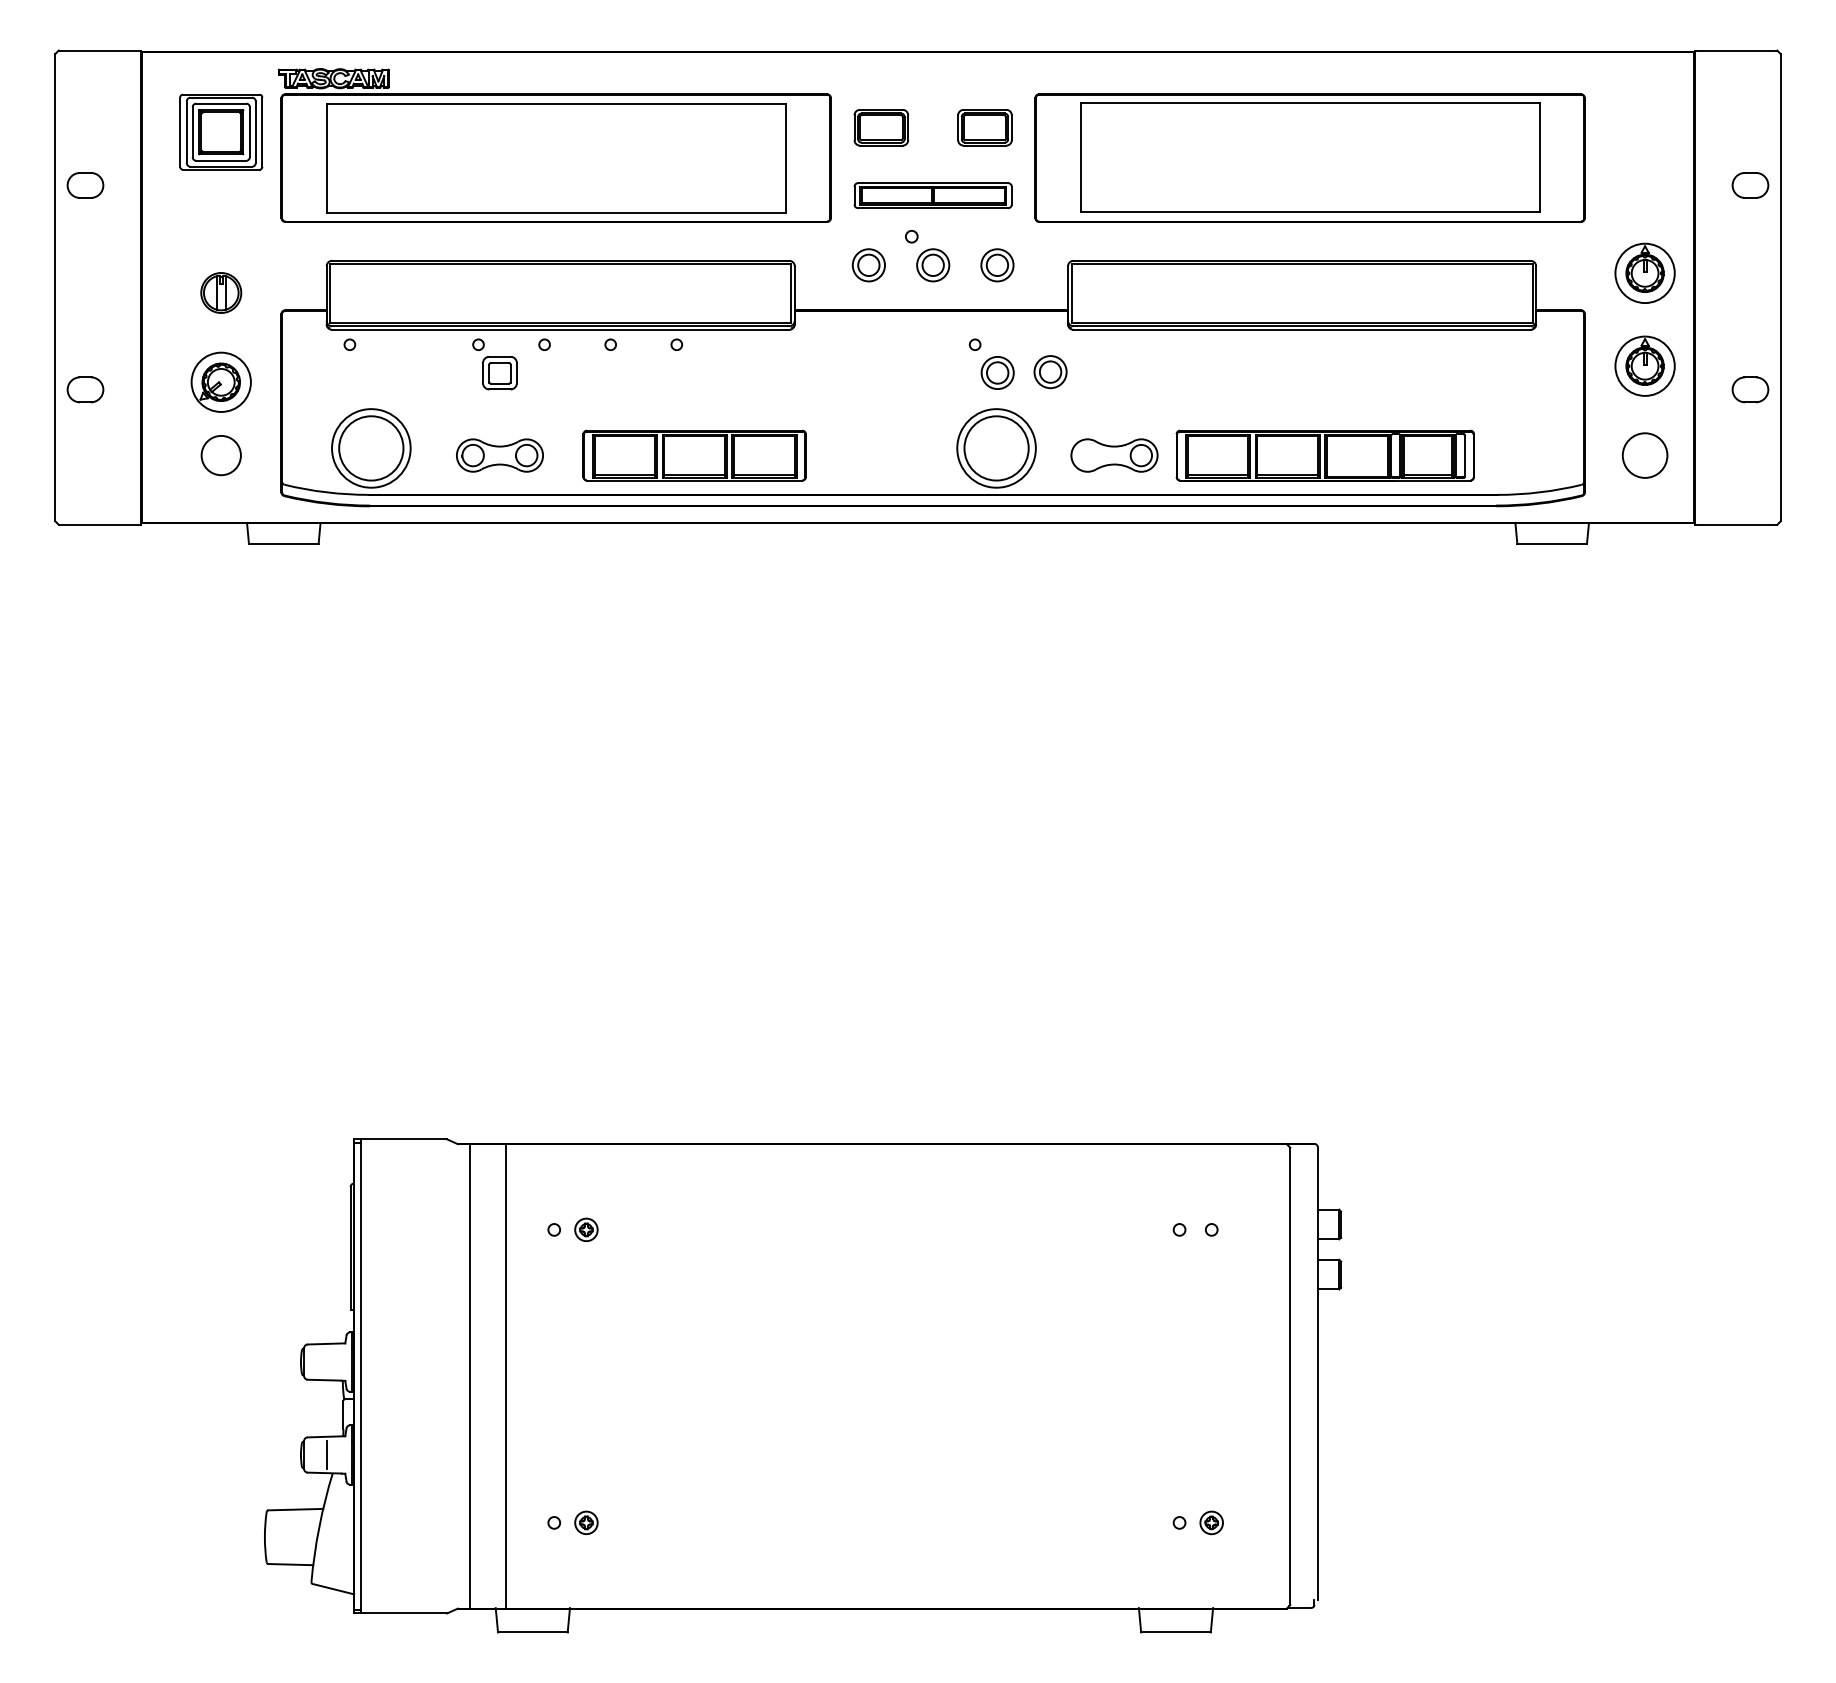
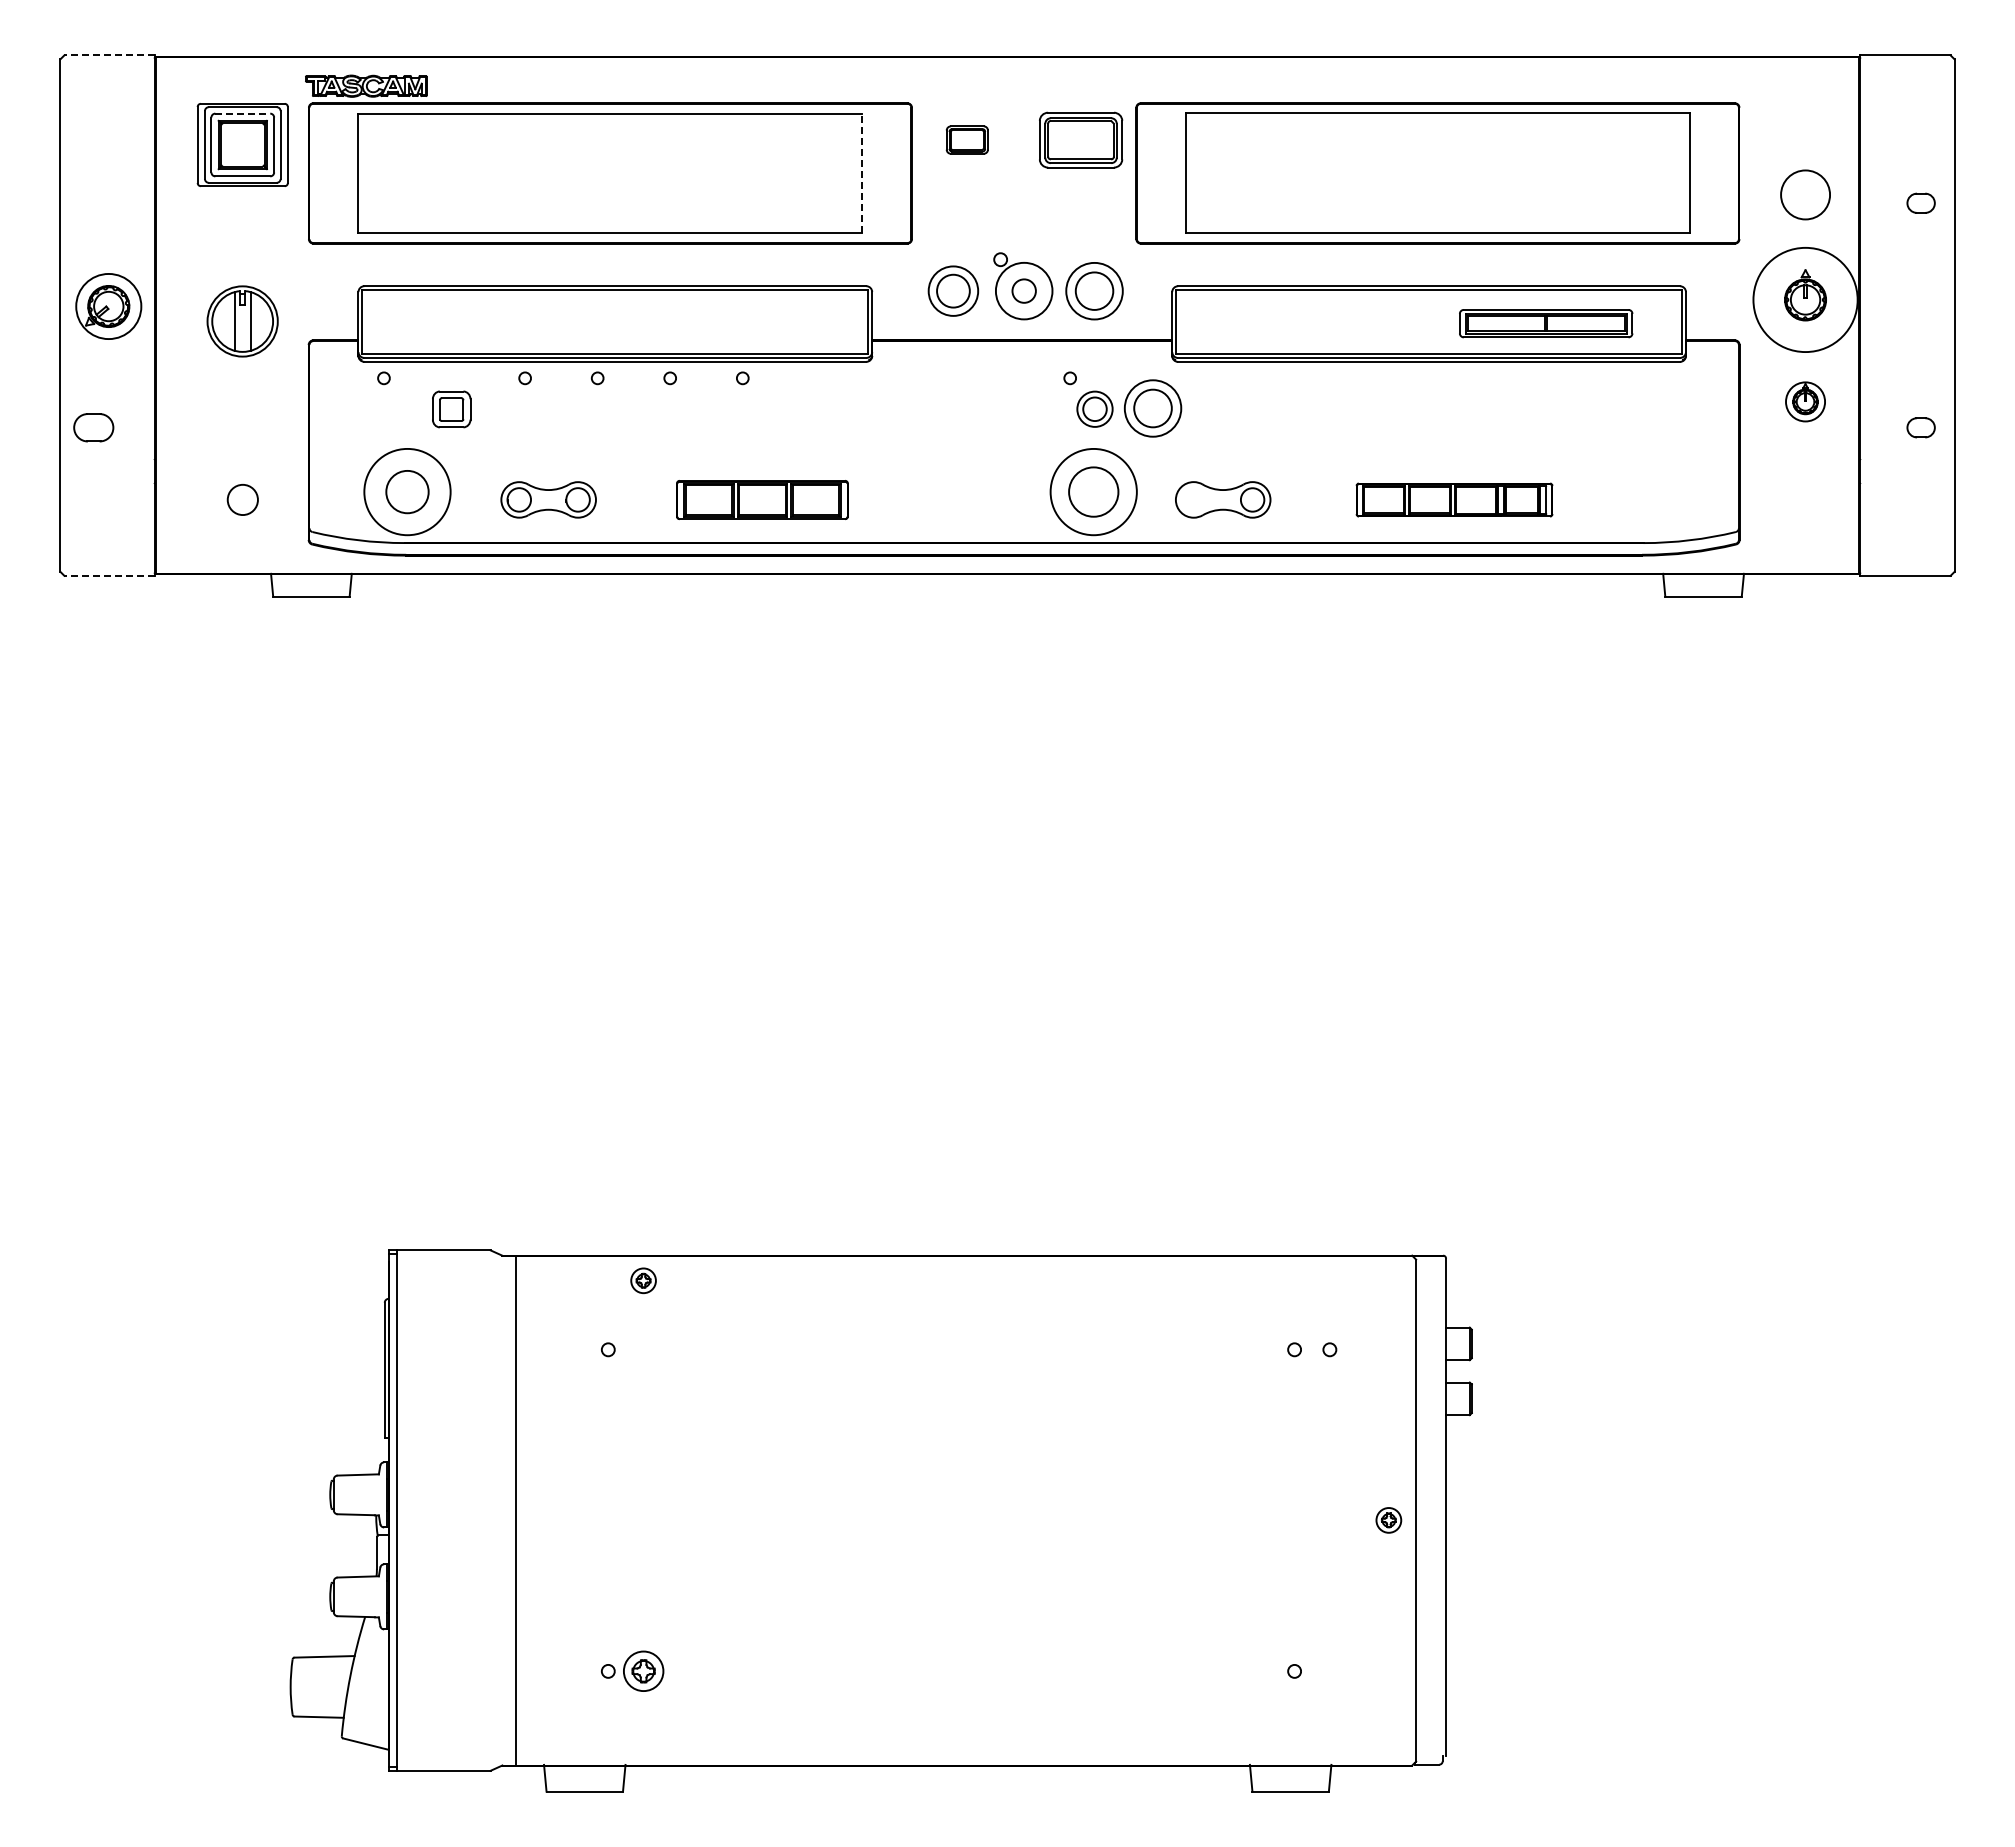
line: (98, 50) -> (108, 55), solid -> dashed
line: (221, 103) -> (243, 113), solid -> dashed
part: (881, 127) -> (967, 139), size x0.7
part: (984, 127) -> (1080, 139), size x1.4
line: (785, 158) -> (862, 173), solid -> dashed
part: (85, 184) -> (93, 202), removed
part: (1749, 184) -> (1920, 202), size x0.7
part: (933, 195) -> (1546, 323), moved
part: (868, 264) -> (953, 290), size x1.4
circle: (932, 264) -> (1023, 290), size x1.6
part: (997, 264) -> (1094, 290), size x1.6
circle: (1645, 272) -> (1805, 299), size x1.6
part: (221, 293) -> (242, 321), size x1.6
part: (1645, 365) -> (1805, 401), size x0.6
part: (1050, 371) -> (1152, 407), size x1.6
part: (499, 373) -> (451, 409), moved
part: (221, 382) -> (108, 306), moved
part: (1749, 389) -> (1920, 427), size x0.7
circle: (371, 447) -> (407, 491), size x0.6
circle: (996, 447) -> (1093, 491), size x0.7
circle: (221, 455) -> (242, 499), size x0.7
part: (694, 455) -> (762, 499), size x0.7
part: (1325, 455) -> (1454, 499), size x0.6
circle: (1645, 455) -> (1805, 194), moved
line: (98, 524) -> (108, 575), solid -> dashed
part: (586, 1229) -> (643, 1280), moved
line: (506, 1376) -> (555, 1510), removed
line: (327, 1454) -> (359, 1596), removed
part: (586, 1523) -> (643, 1671), size x1.6
part: (1211, 1523) -> (1388, 1520), moved

